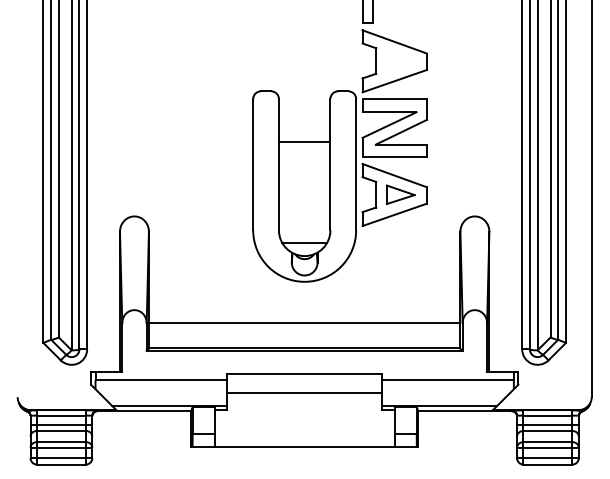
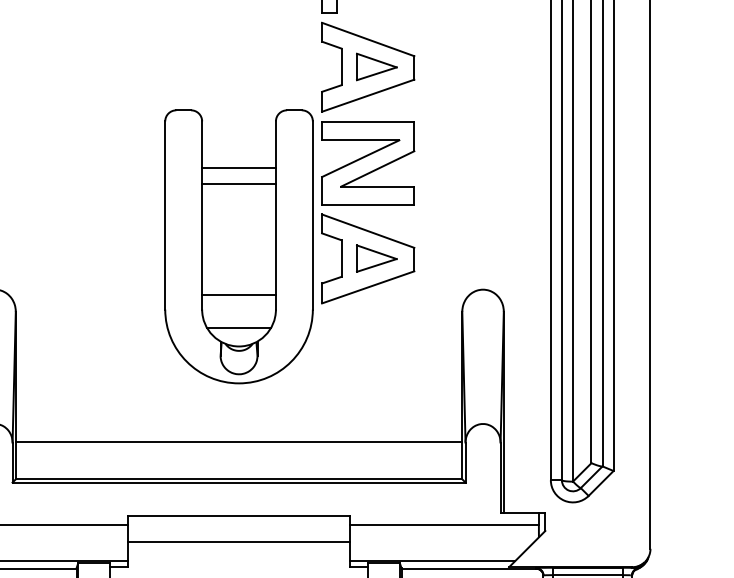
part: (400, 60) -> (376, 66), added
line: (304, 131) -> (238, 167), added
line: (304, 220) -> (238, 295), added

